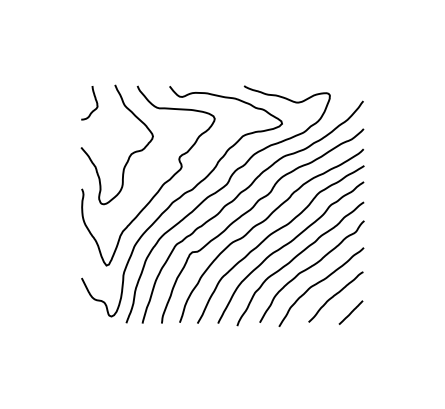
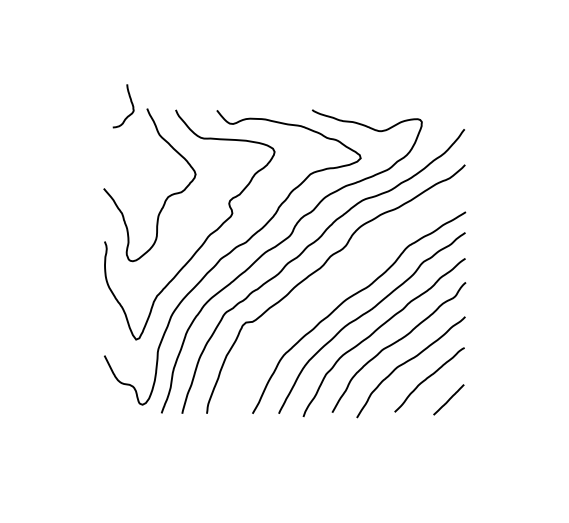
curve: (95, 101) -> (131, 104), moved
curve: (262, 223) -> (335, 285), removed

